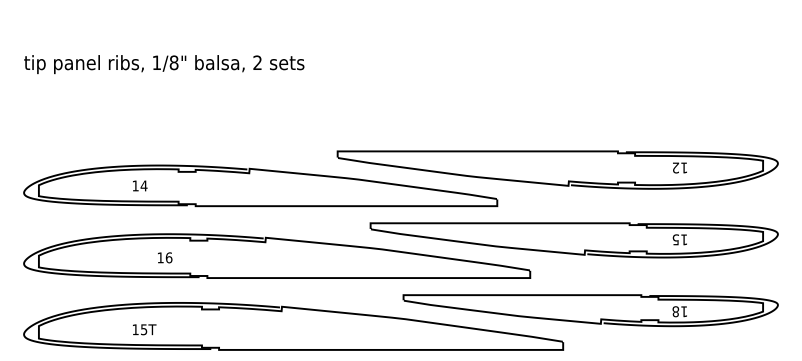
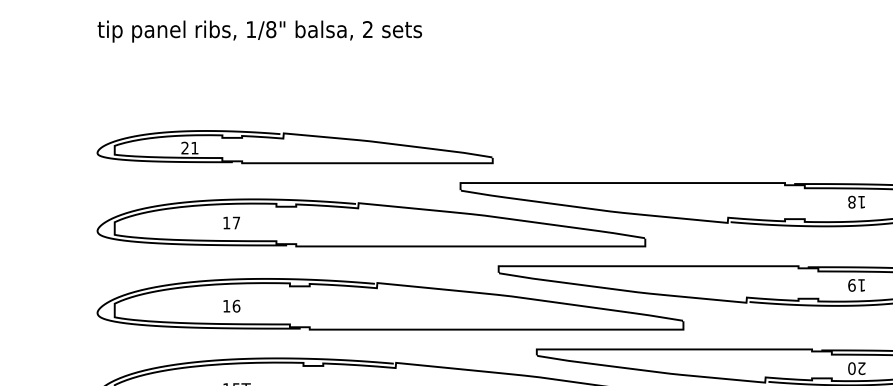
text: (164, 64) -> (260, 31), moved
part: (194, 120) -> (294, 147), added
text: (675, 167) -> (851, 201), 12 -> 18
text: (143, 185) -> (235, 222), 14 -> 17
text: (675, 239) -> (851, 285), 15 -> 19
text: (165, 257) -> (232, 305), moved
text: (679, 311) -> (856, 368), 18 -> 20

